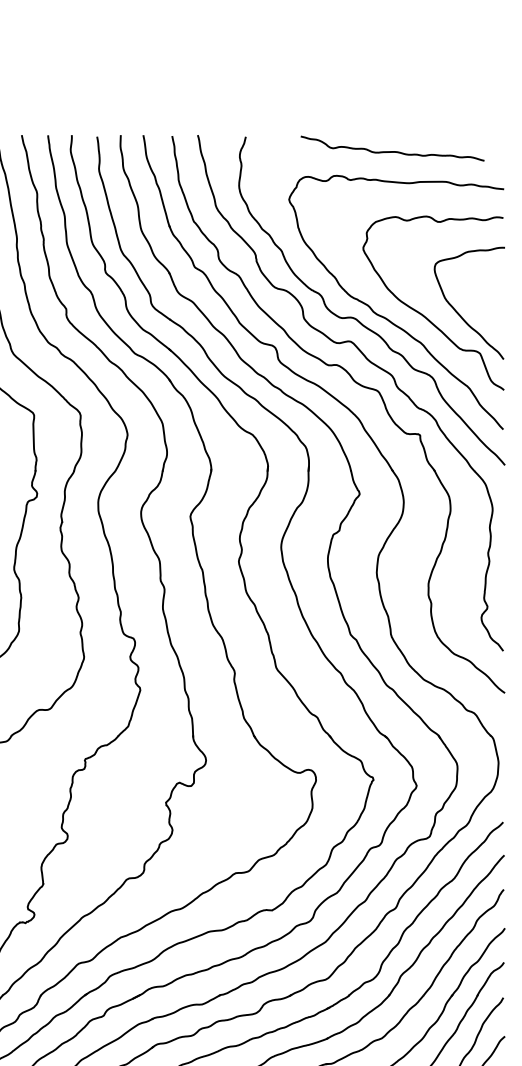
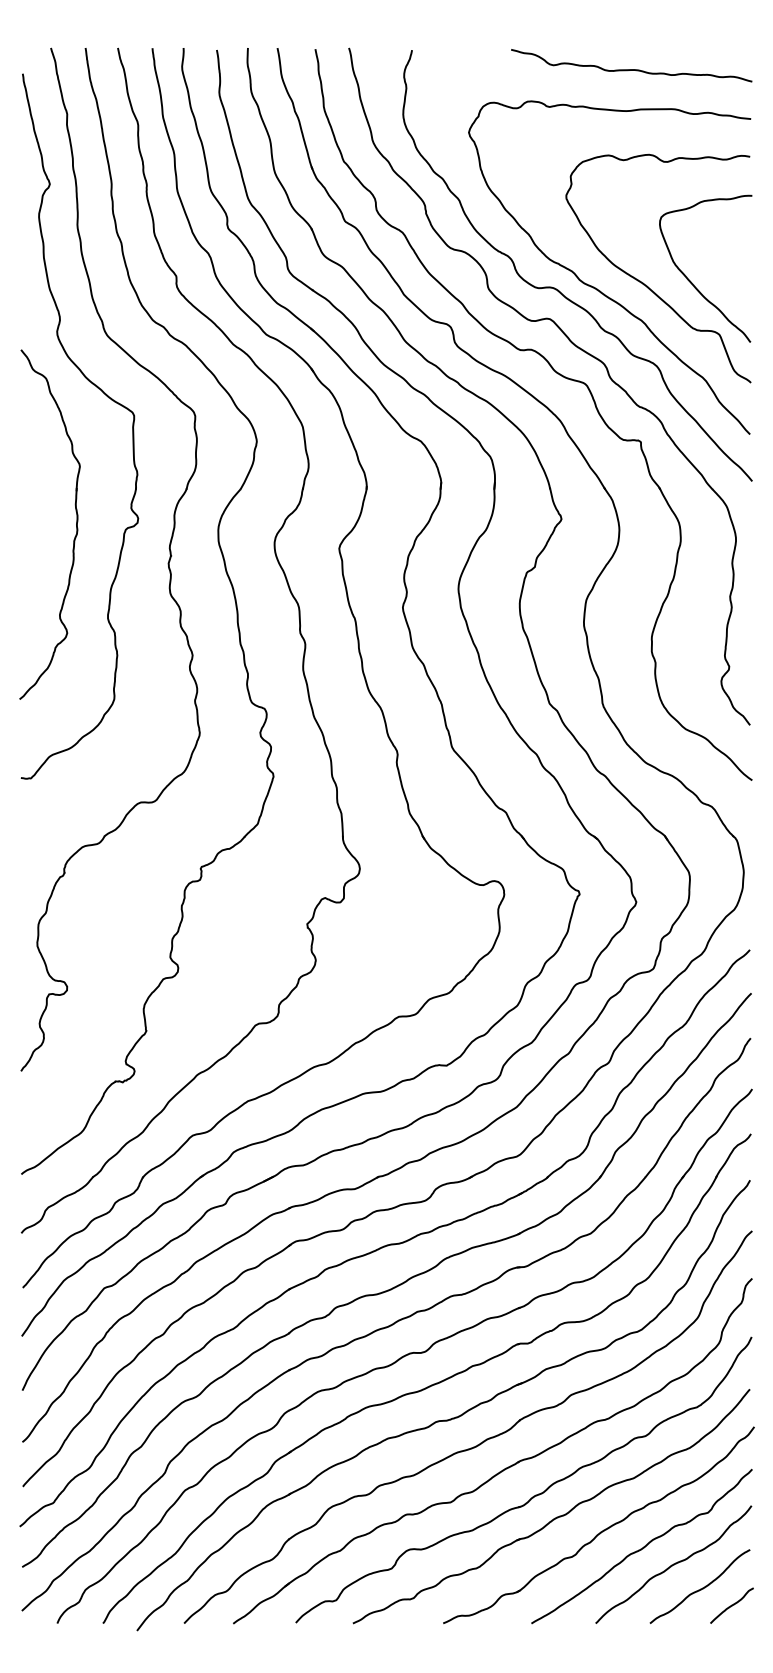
curve: (392, 151) -> (631, 69), moved

